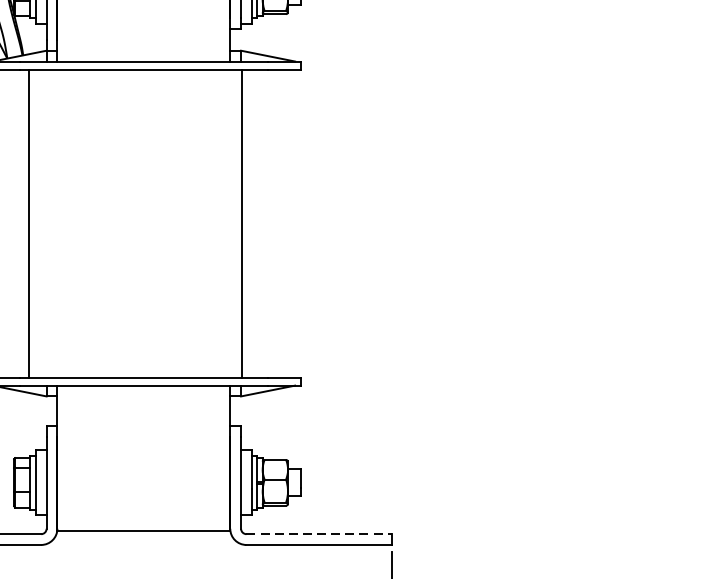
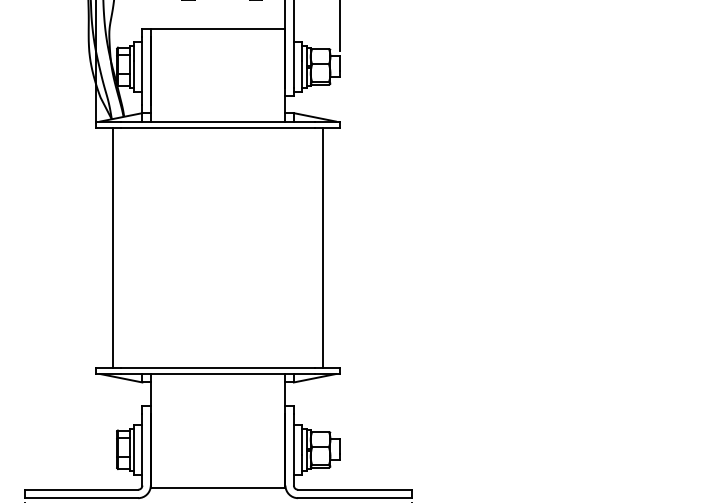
line: (28, 223) -> (112, 247), moved
line: (241, 223) -> (323, 247), moved
line: (318, 533) -> (354, 489), dashed -> solid

